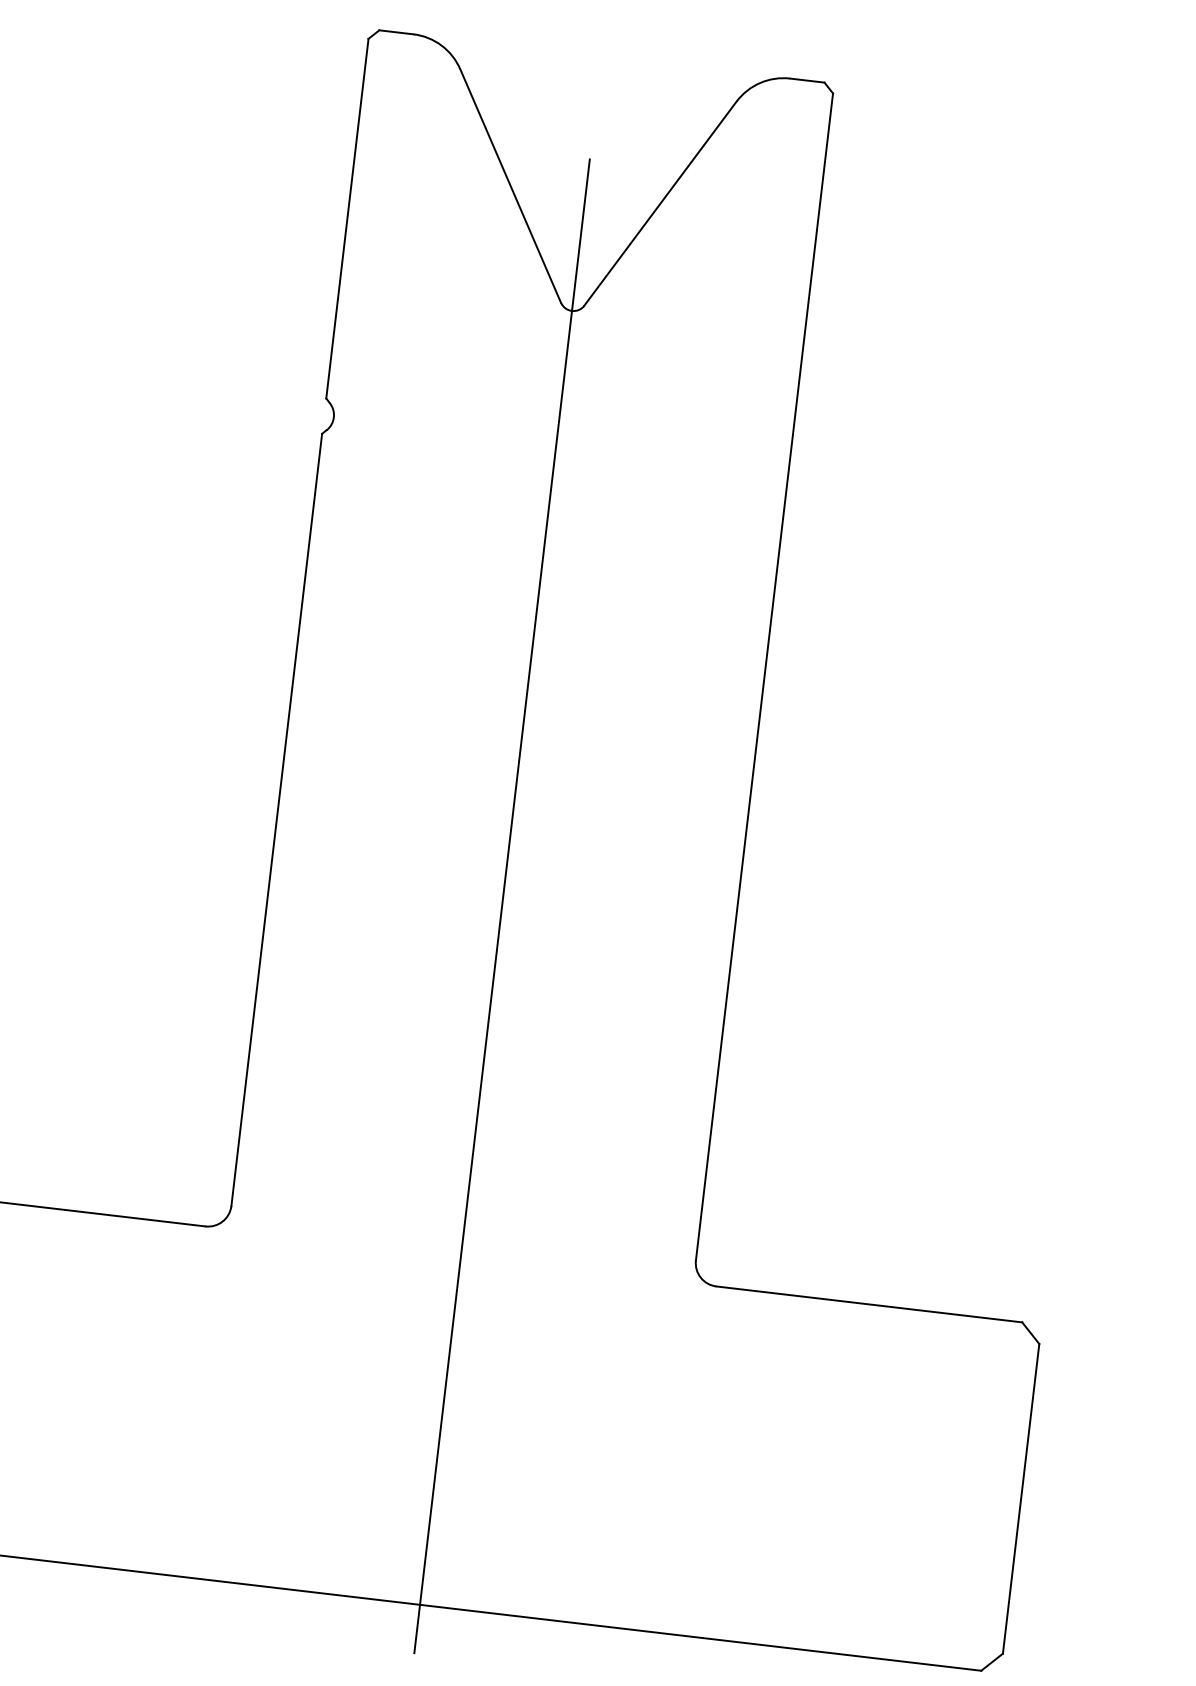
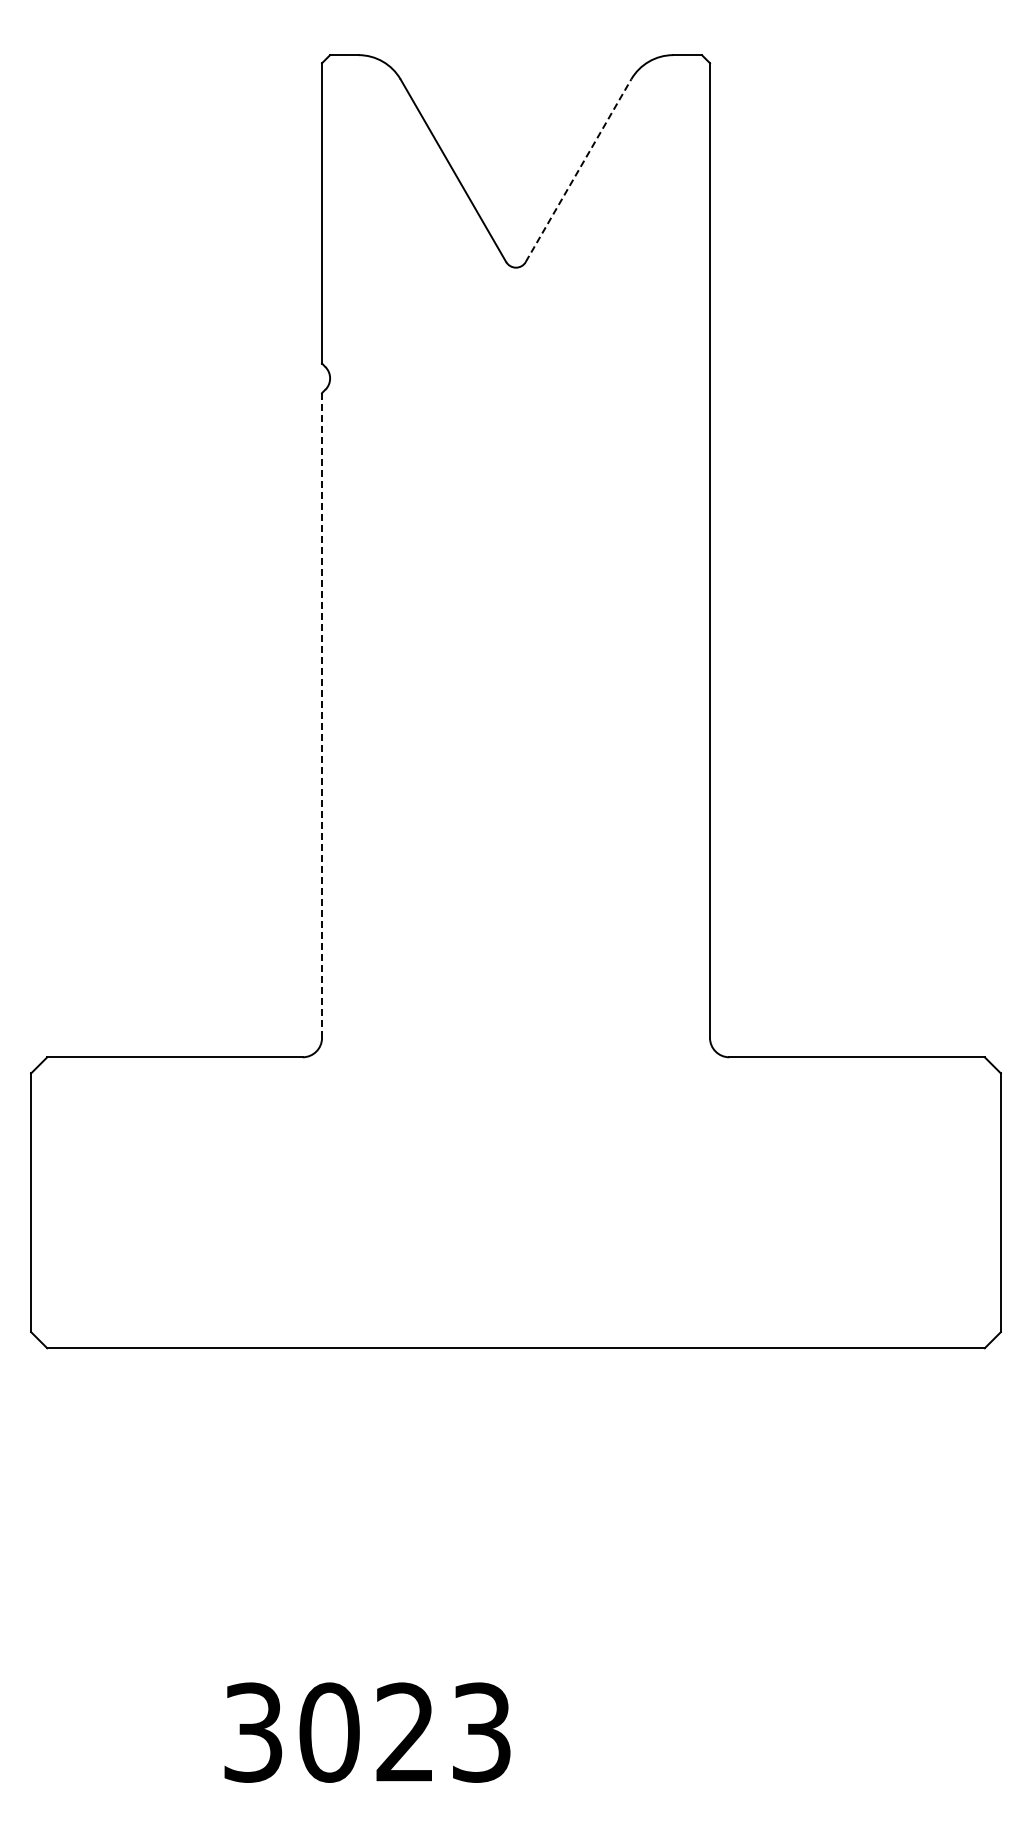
line: (660, 203) -> (578, 170), solid -> dashed
line: (277, 819) -> (322, 715), solid -> dashed
line: (502, 905) -> (516, 764), removed

